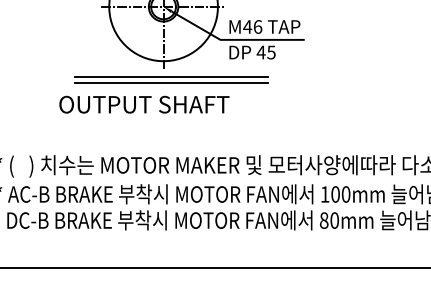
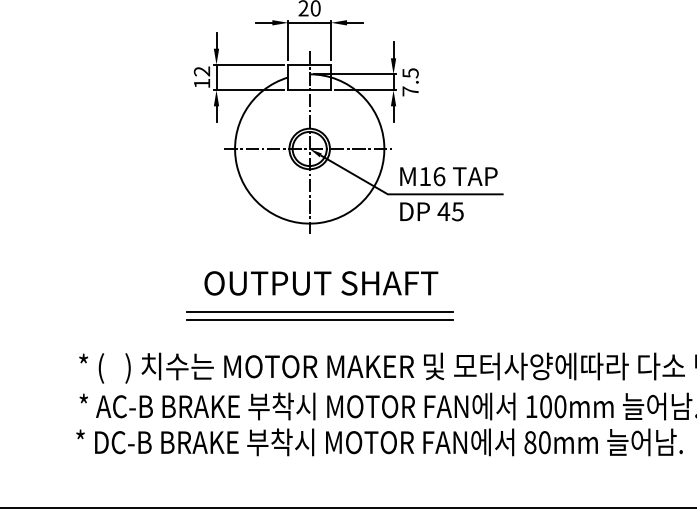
text: (247, 26) -> (424, 176), M46 -> M16
part: (170, 79) -> (319, 315), moved
text: (144, 104) -> (321, 283), moved

